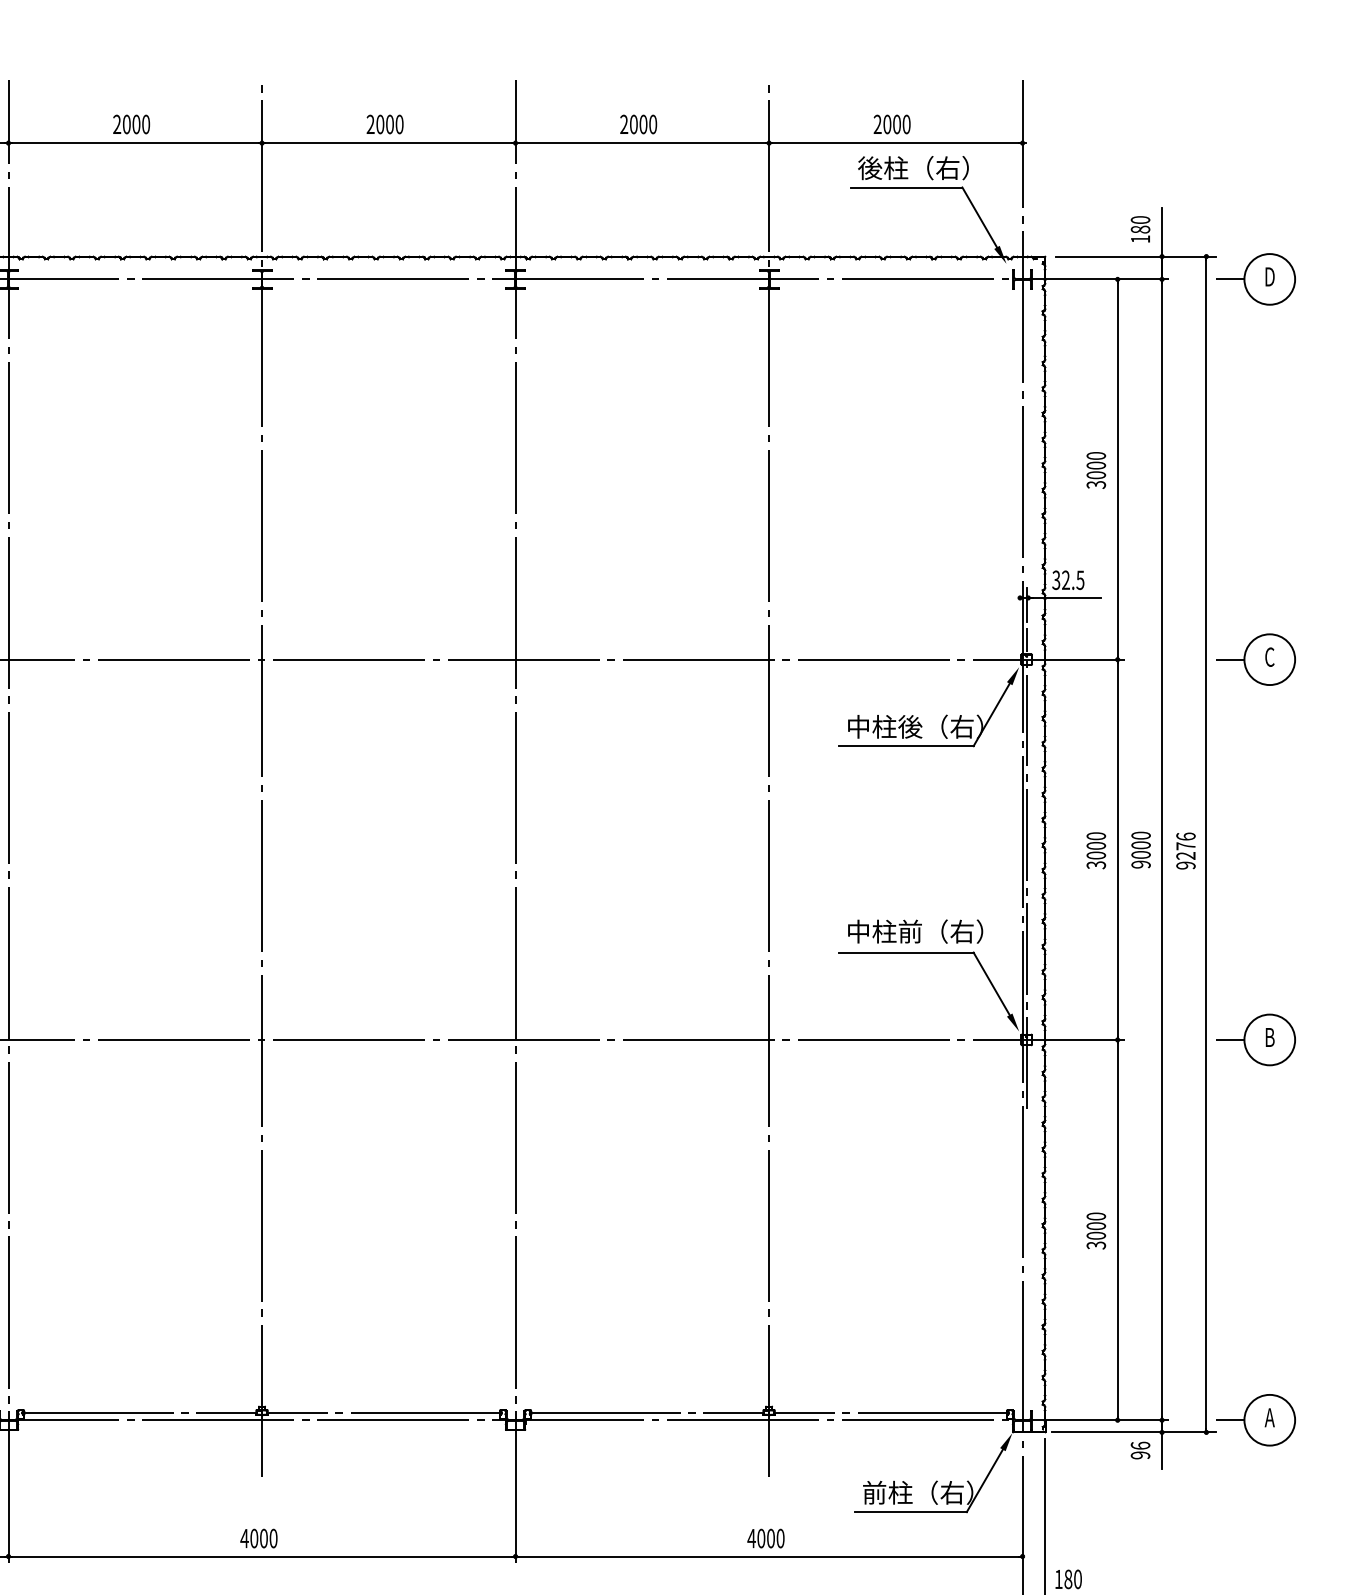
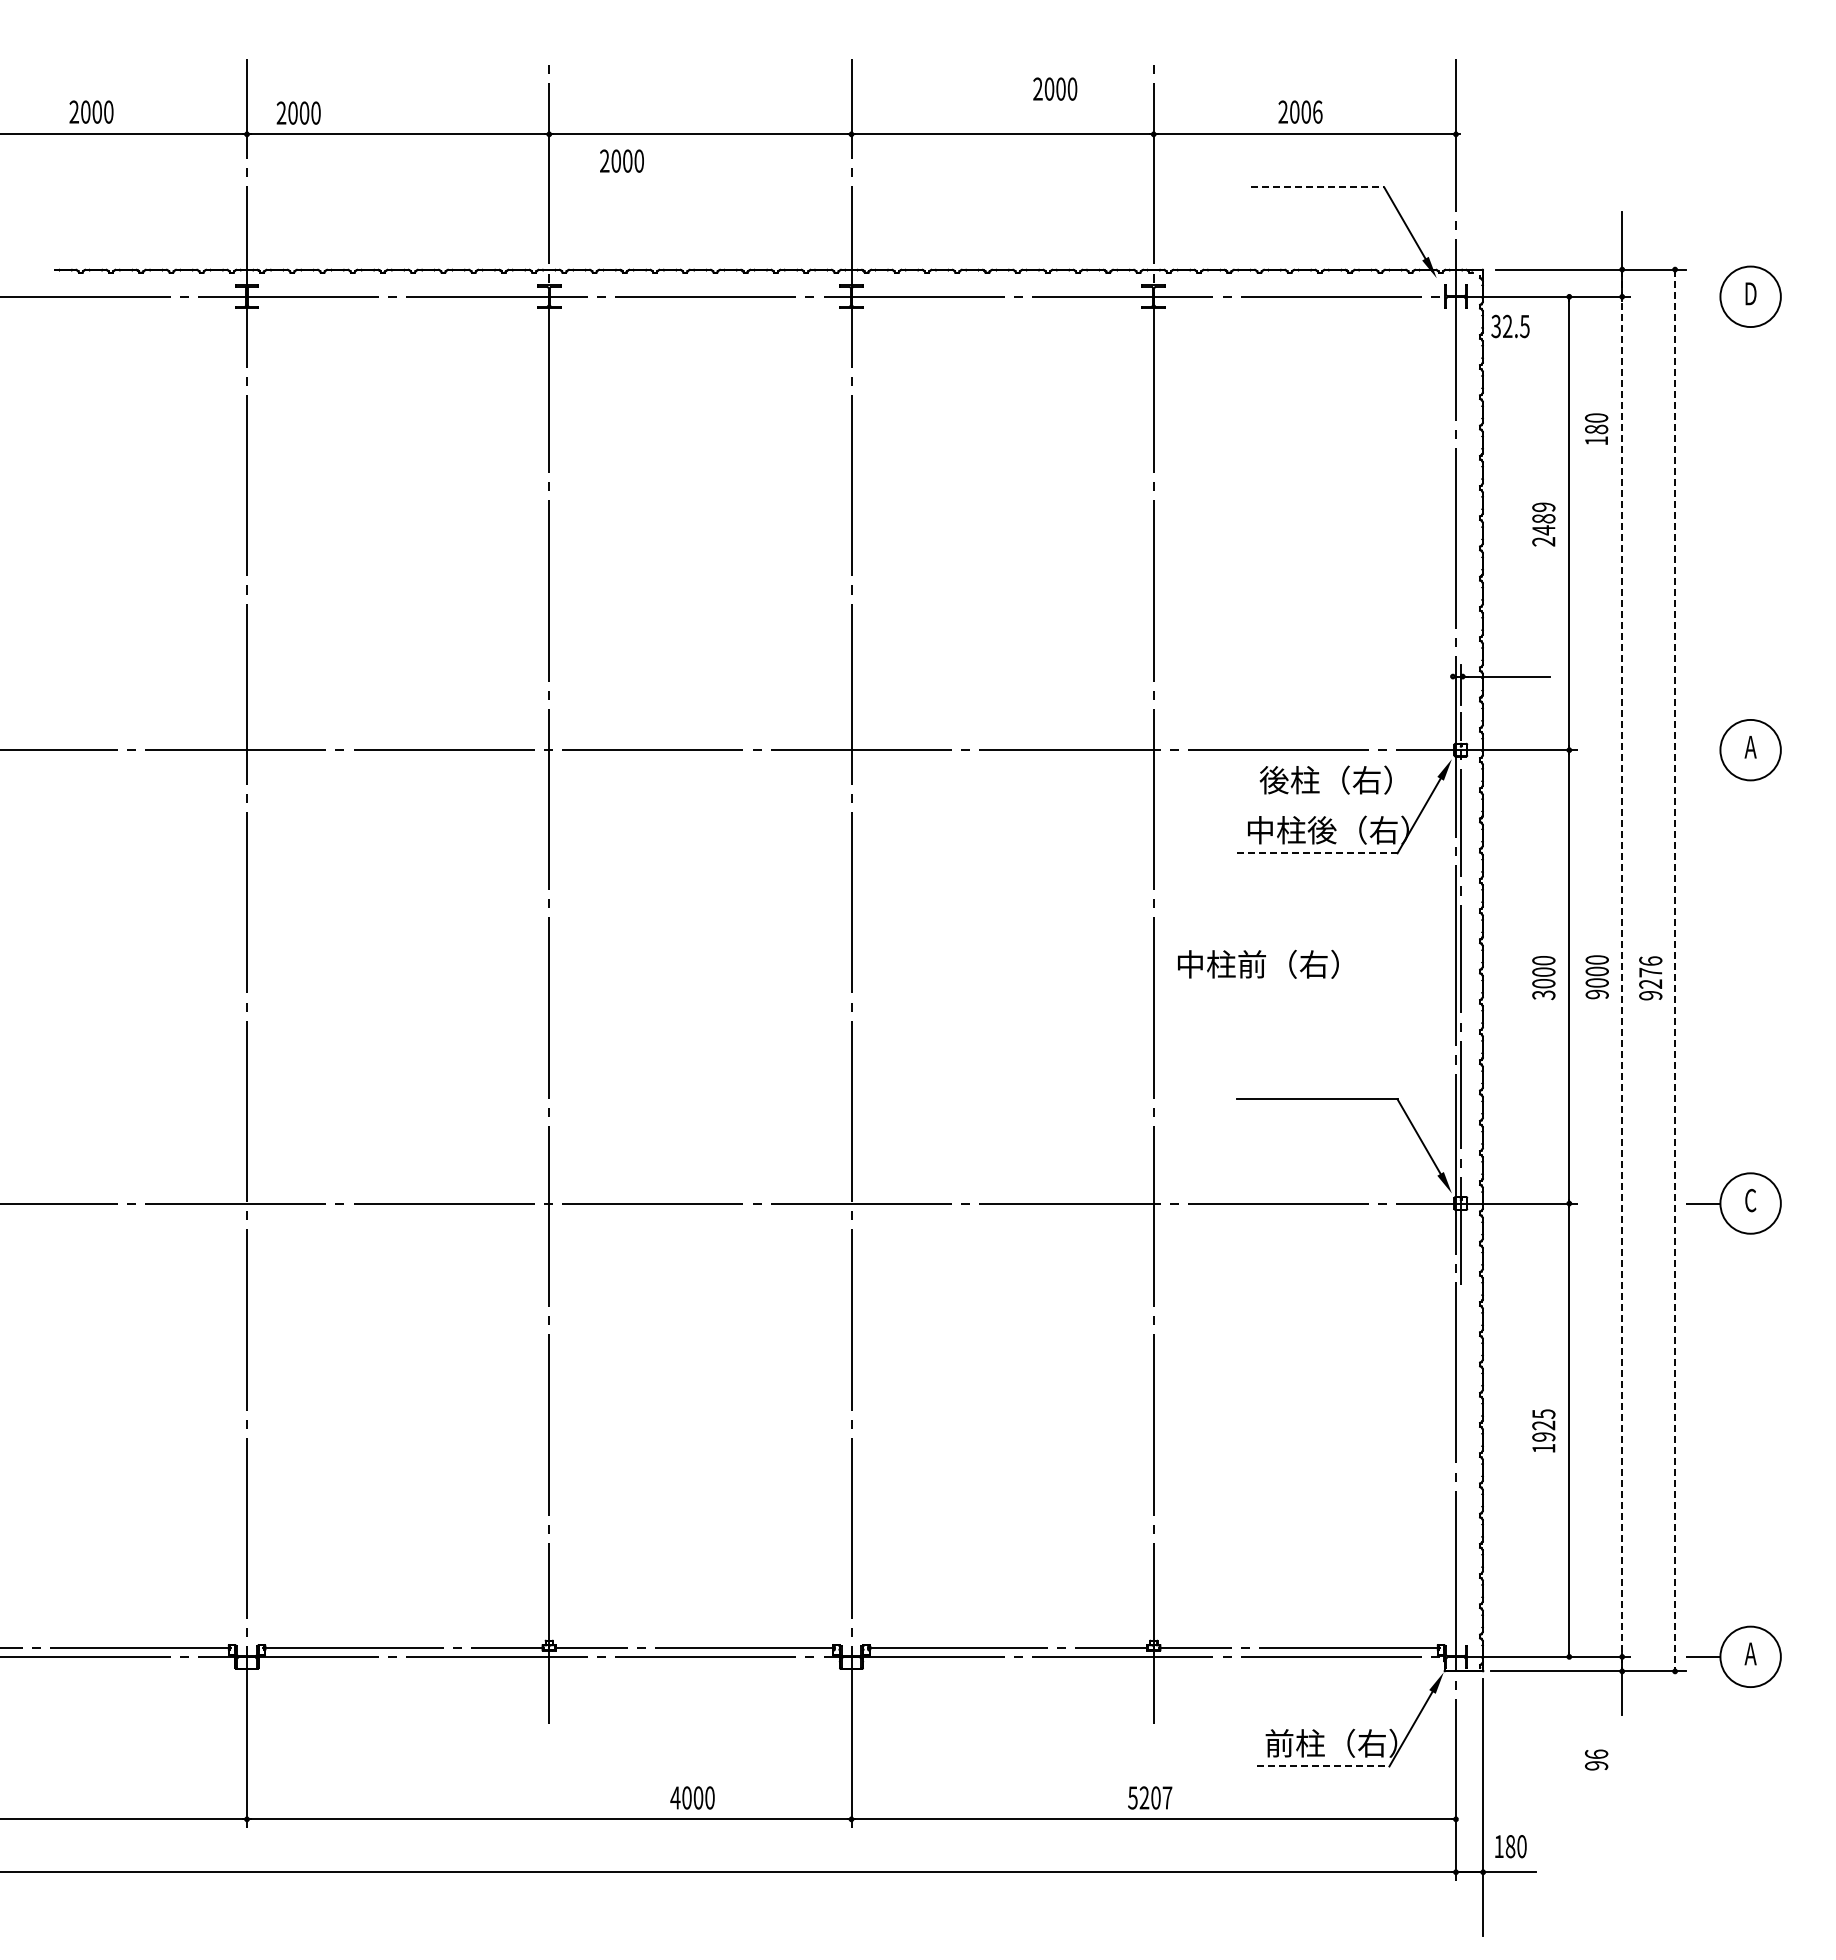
text: (131, 123) -> (298, 112), moved
text: (384, 123) -> (621, 160), moved
text: (638, 123) -> (1055, 88), moved
text: (906, 123) -> (1317, 111), 2000 -> 2006
text: (913, 167) -> (1325, 779), moved
line: (907, 187) -> (1318, 187), solid -> dashed
text: (1140, 228) -> (1596, 428), moved
line: (1230, 279) -> (1703, 296), removed
text: (1096, 470) -> (1543, 524), 3000 -> 2489
text: (1068, 580) -> (1510, 326), moved
text: (1269, 656) -> (1750, 746), C -> A
line: (1230, 659) -> (1703, 750), removed
line: (906, 746) -> (1317, 853), solid -> dashed
line: (1162, 844) -> (1622, 970), solid -> dashed
line: (1206, 844) -> (1675, 970), solid -> dashed
text: (915, 930) -> (1258, 963), moved
text: (1269, 1037) -> (1750, 1200), B -> C
text: (1096, 1231) -> (1543, 1431), 3000 -> 1925
text: (1140, 1450) -> (1596, 1759), moved
line: (911, 1512) -> (1323, 1766), solid -> dashed
text: (258, 1538) -> (692, 1797), moved
text: (765, 1538) -> (1149, 1797), 4000 -> 5207

